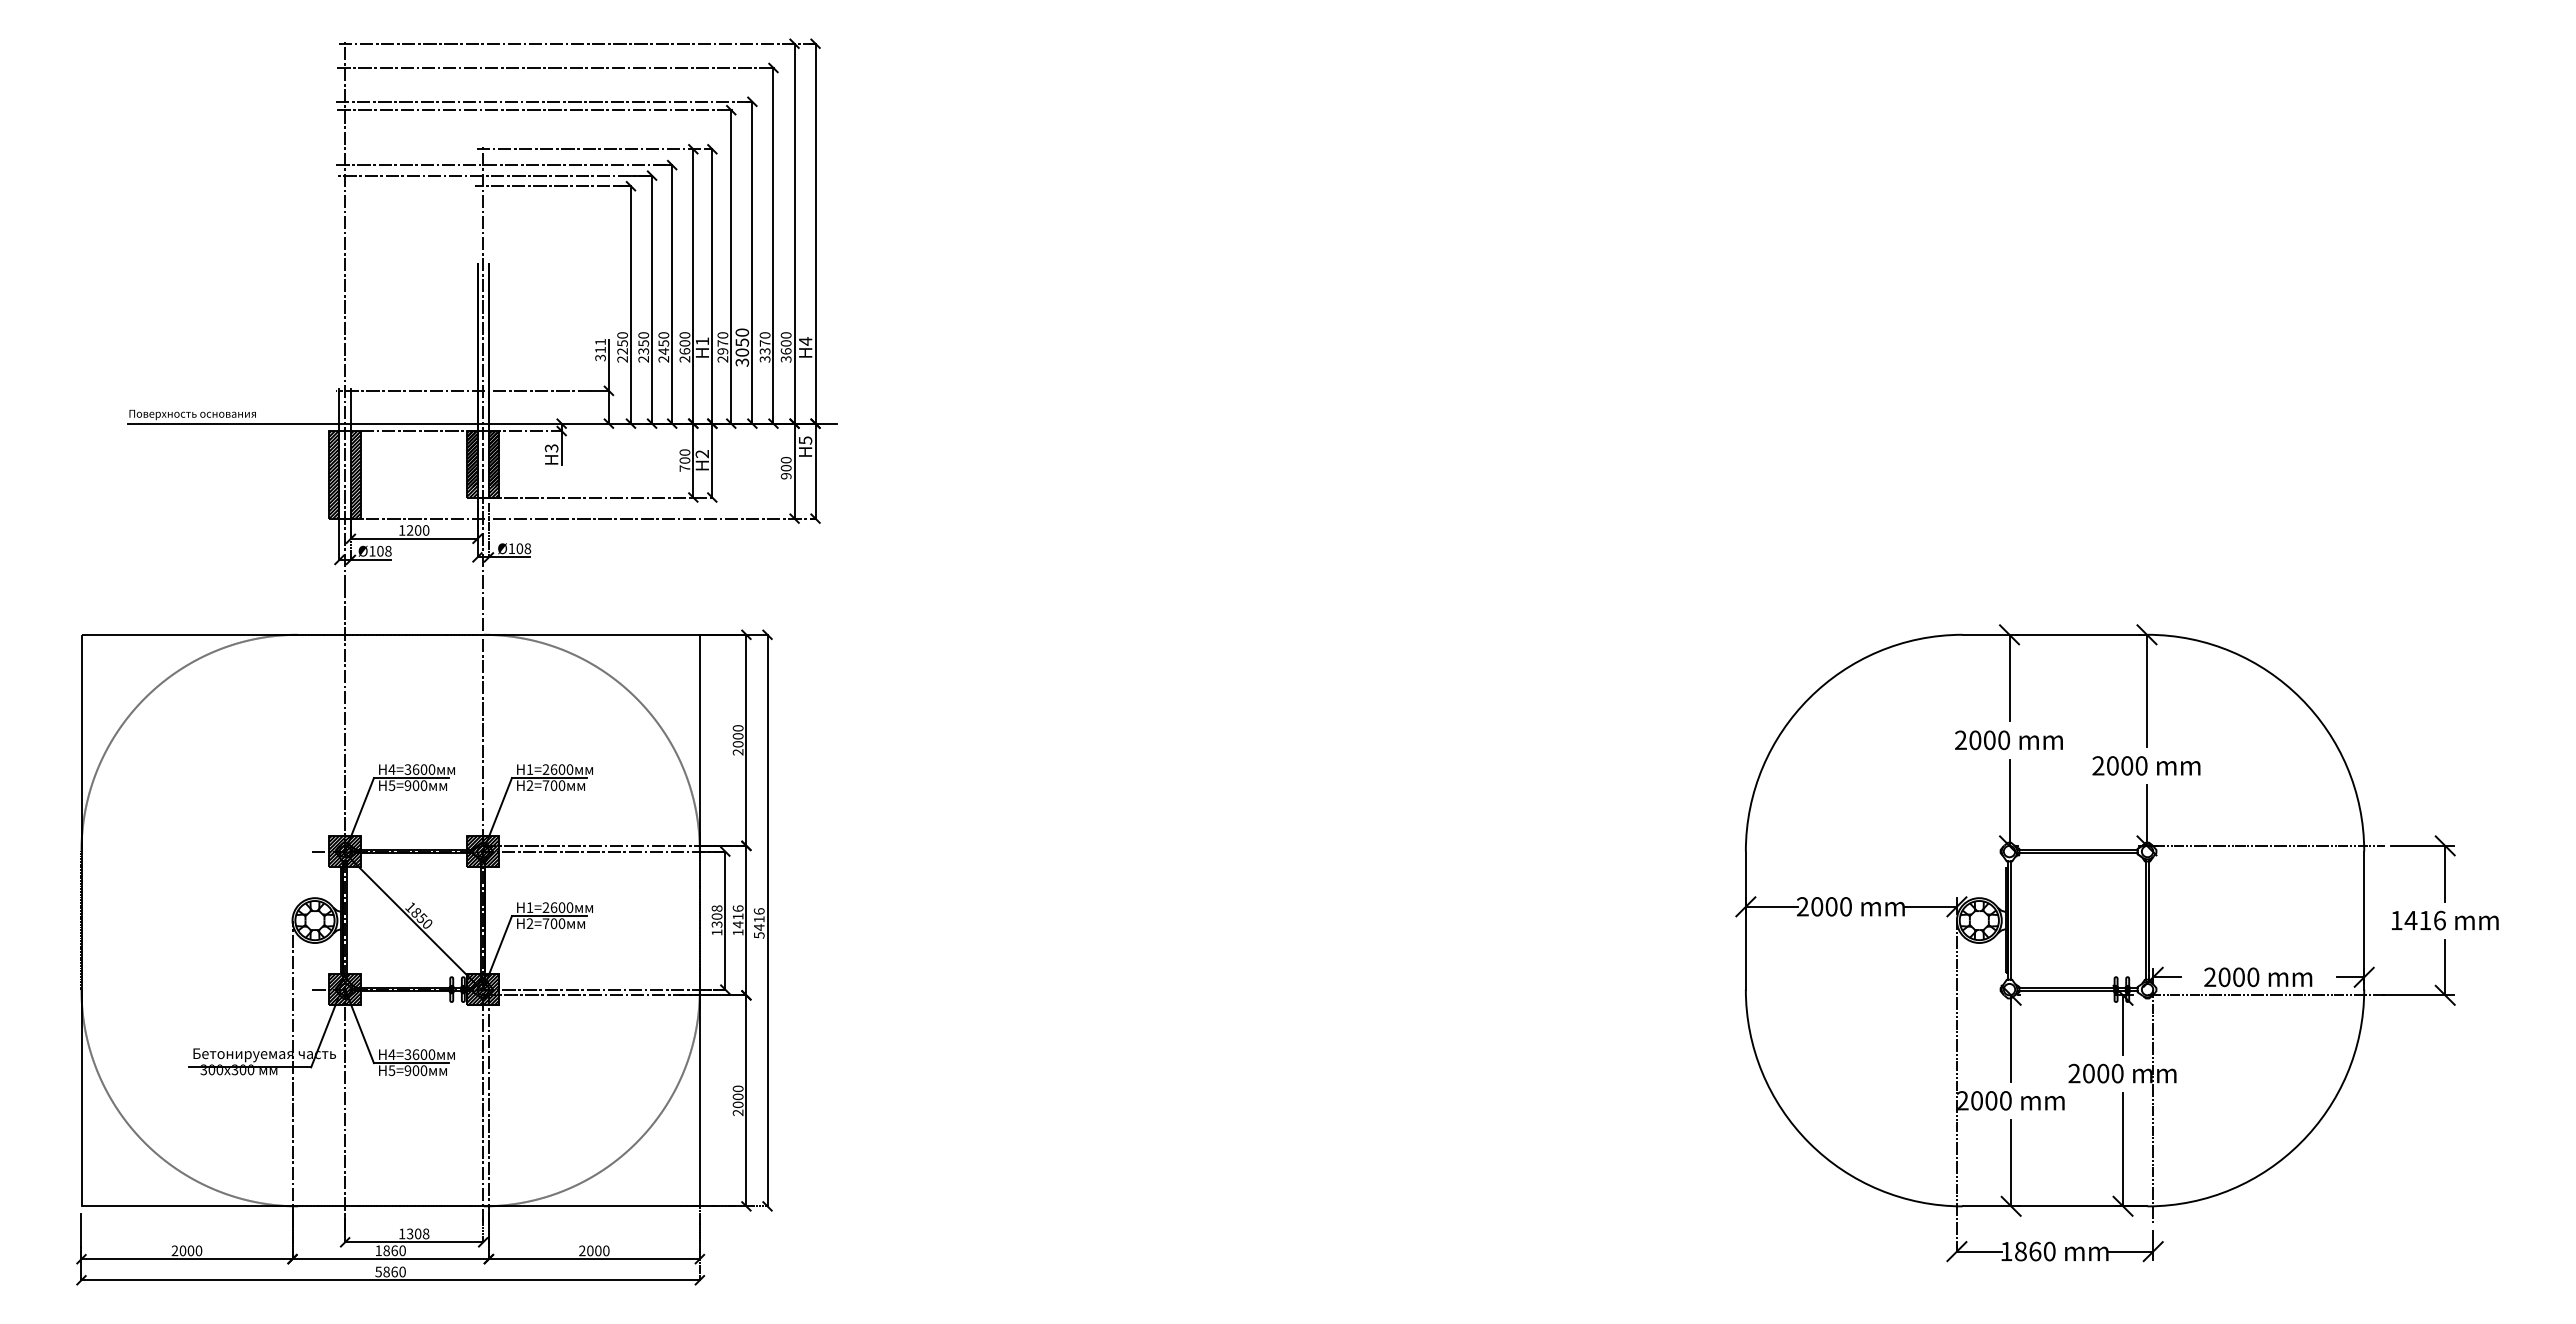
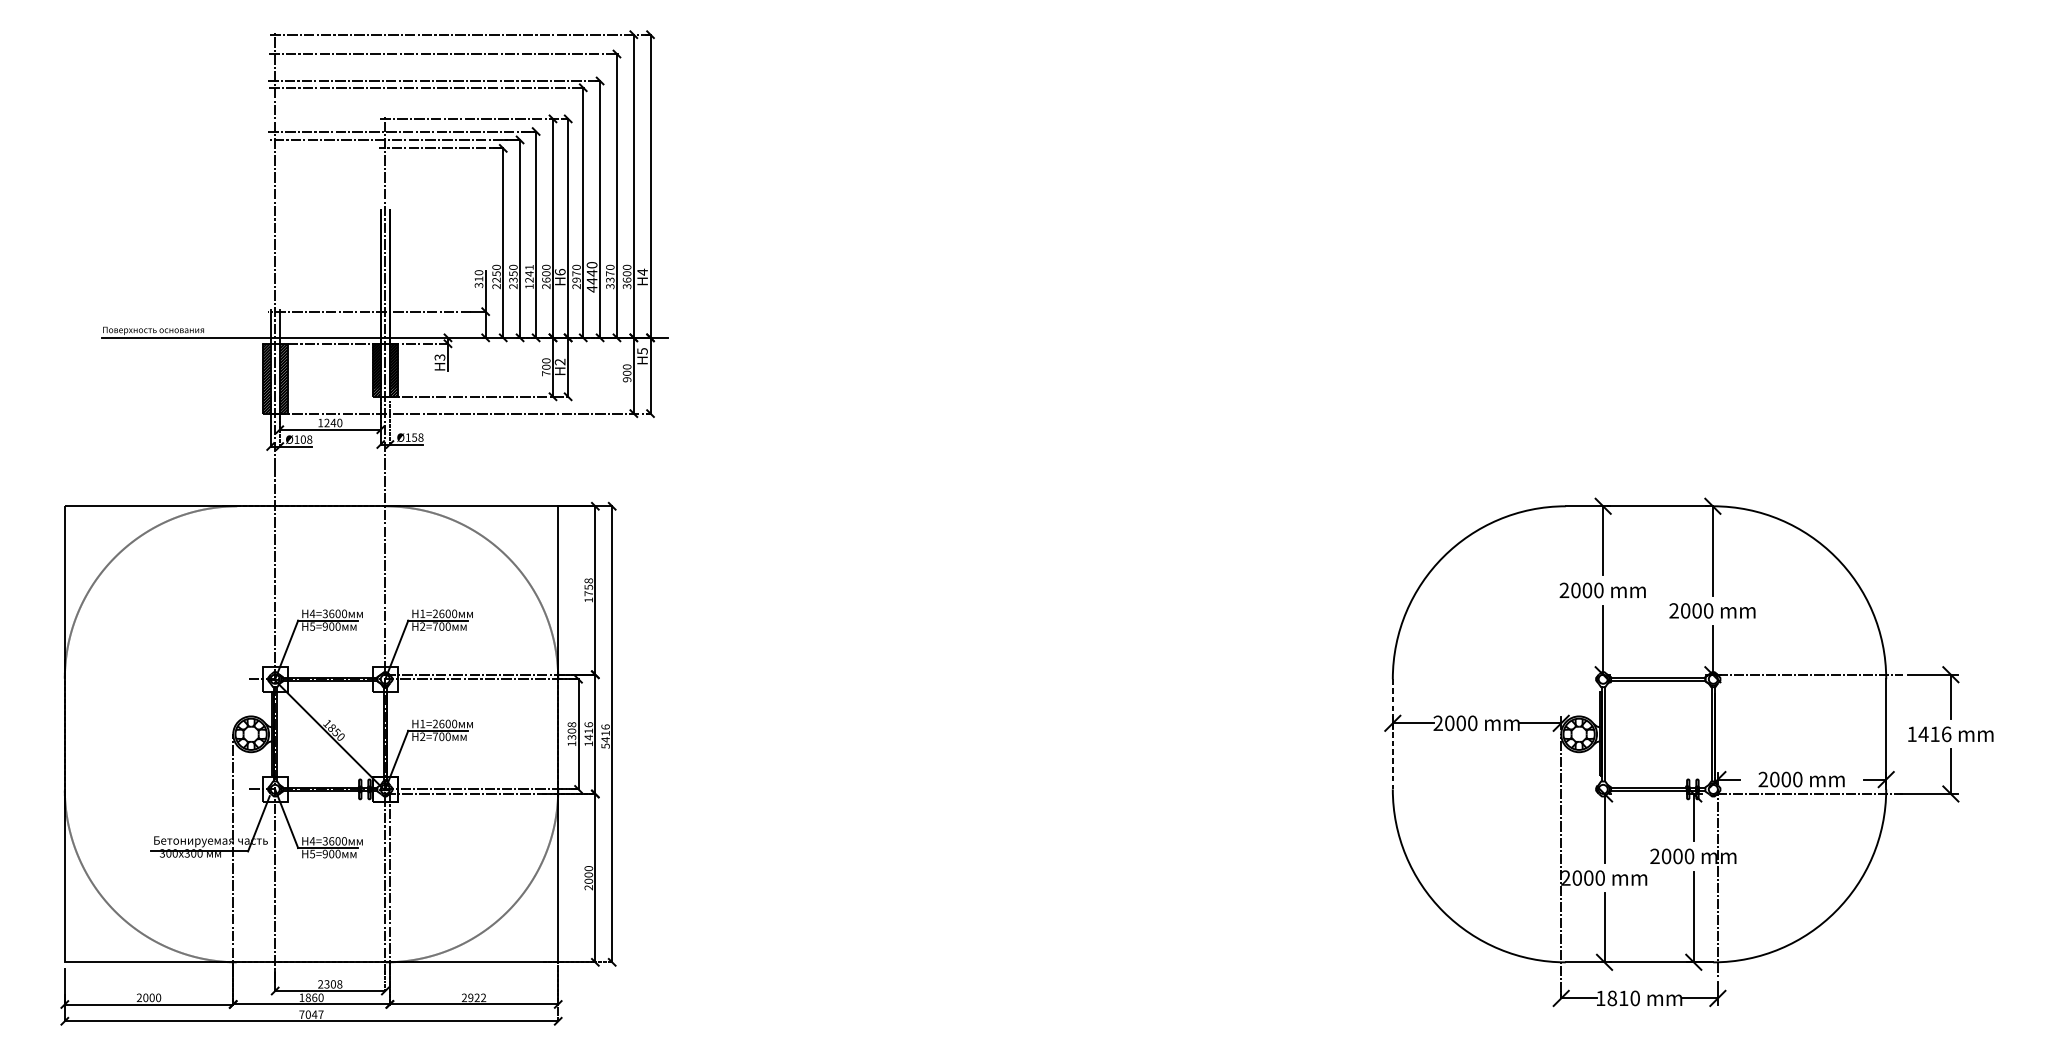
text: (600, 341) -> (478, 272), 311 -> 310
text: (702, 341) -> (560, 272), H1 -> H6
text: (663, 347) -> (529, 277), 2450 -> 1241
text: (742, 352) -> (592, 281), 3050 -> 4440
text: (417, 530) -> (332, 423), 1200 -> 1240
text: (519, 548) -> (414, 437), Ø108 -> Ø158
text: (737, 740) -> (588, 590), 2000 -> 1758
hatch: (345, 851) -> (275, 679), removed
hatch: (483, 851) -> (385, 679), removed
line: (1745, 921) -> (1392, 735), solid -> dashed
hatch: (345, 989) -> (275, 789), removed
hatch: (483, 989) -> (385, 789), removed
text: (401, 1233) -> (320, 983), 1308 -> 2308
text: (598, 1250) -> (477, 997), 2000 -> 2922
text: (2035, 1251) -> (1623, 998), 1860 -> 1810
text: (390, 1271) -> (311, 1014), 5860 -> 7047

